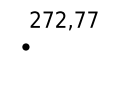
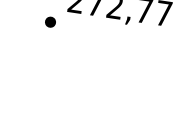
part: (25, 46) -> (49, 21), moved

